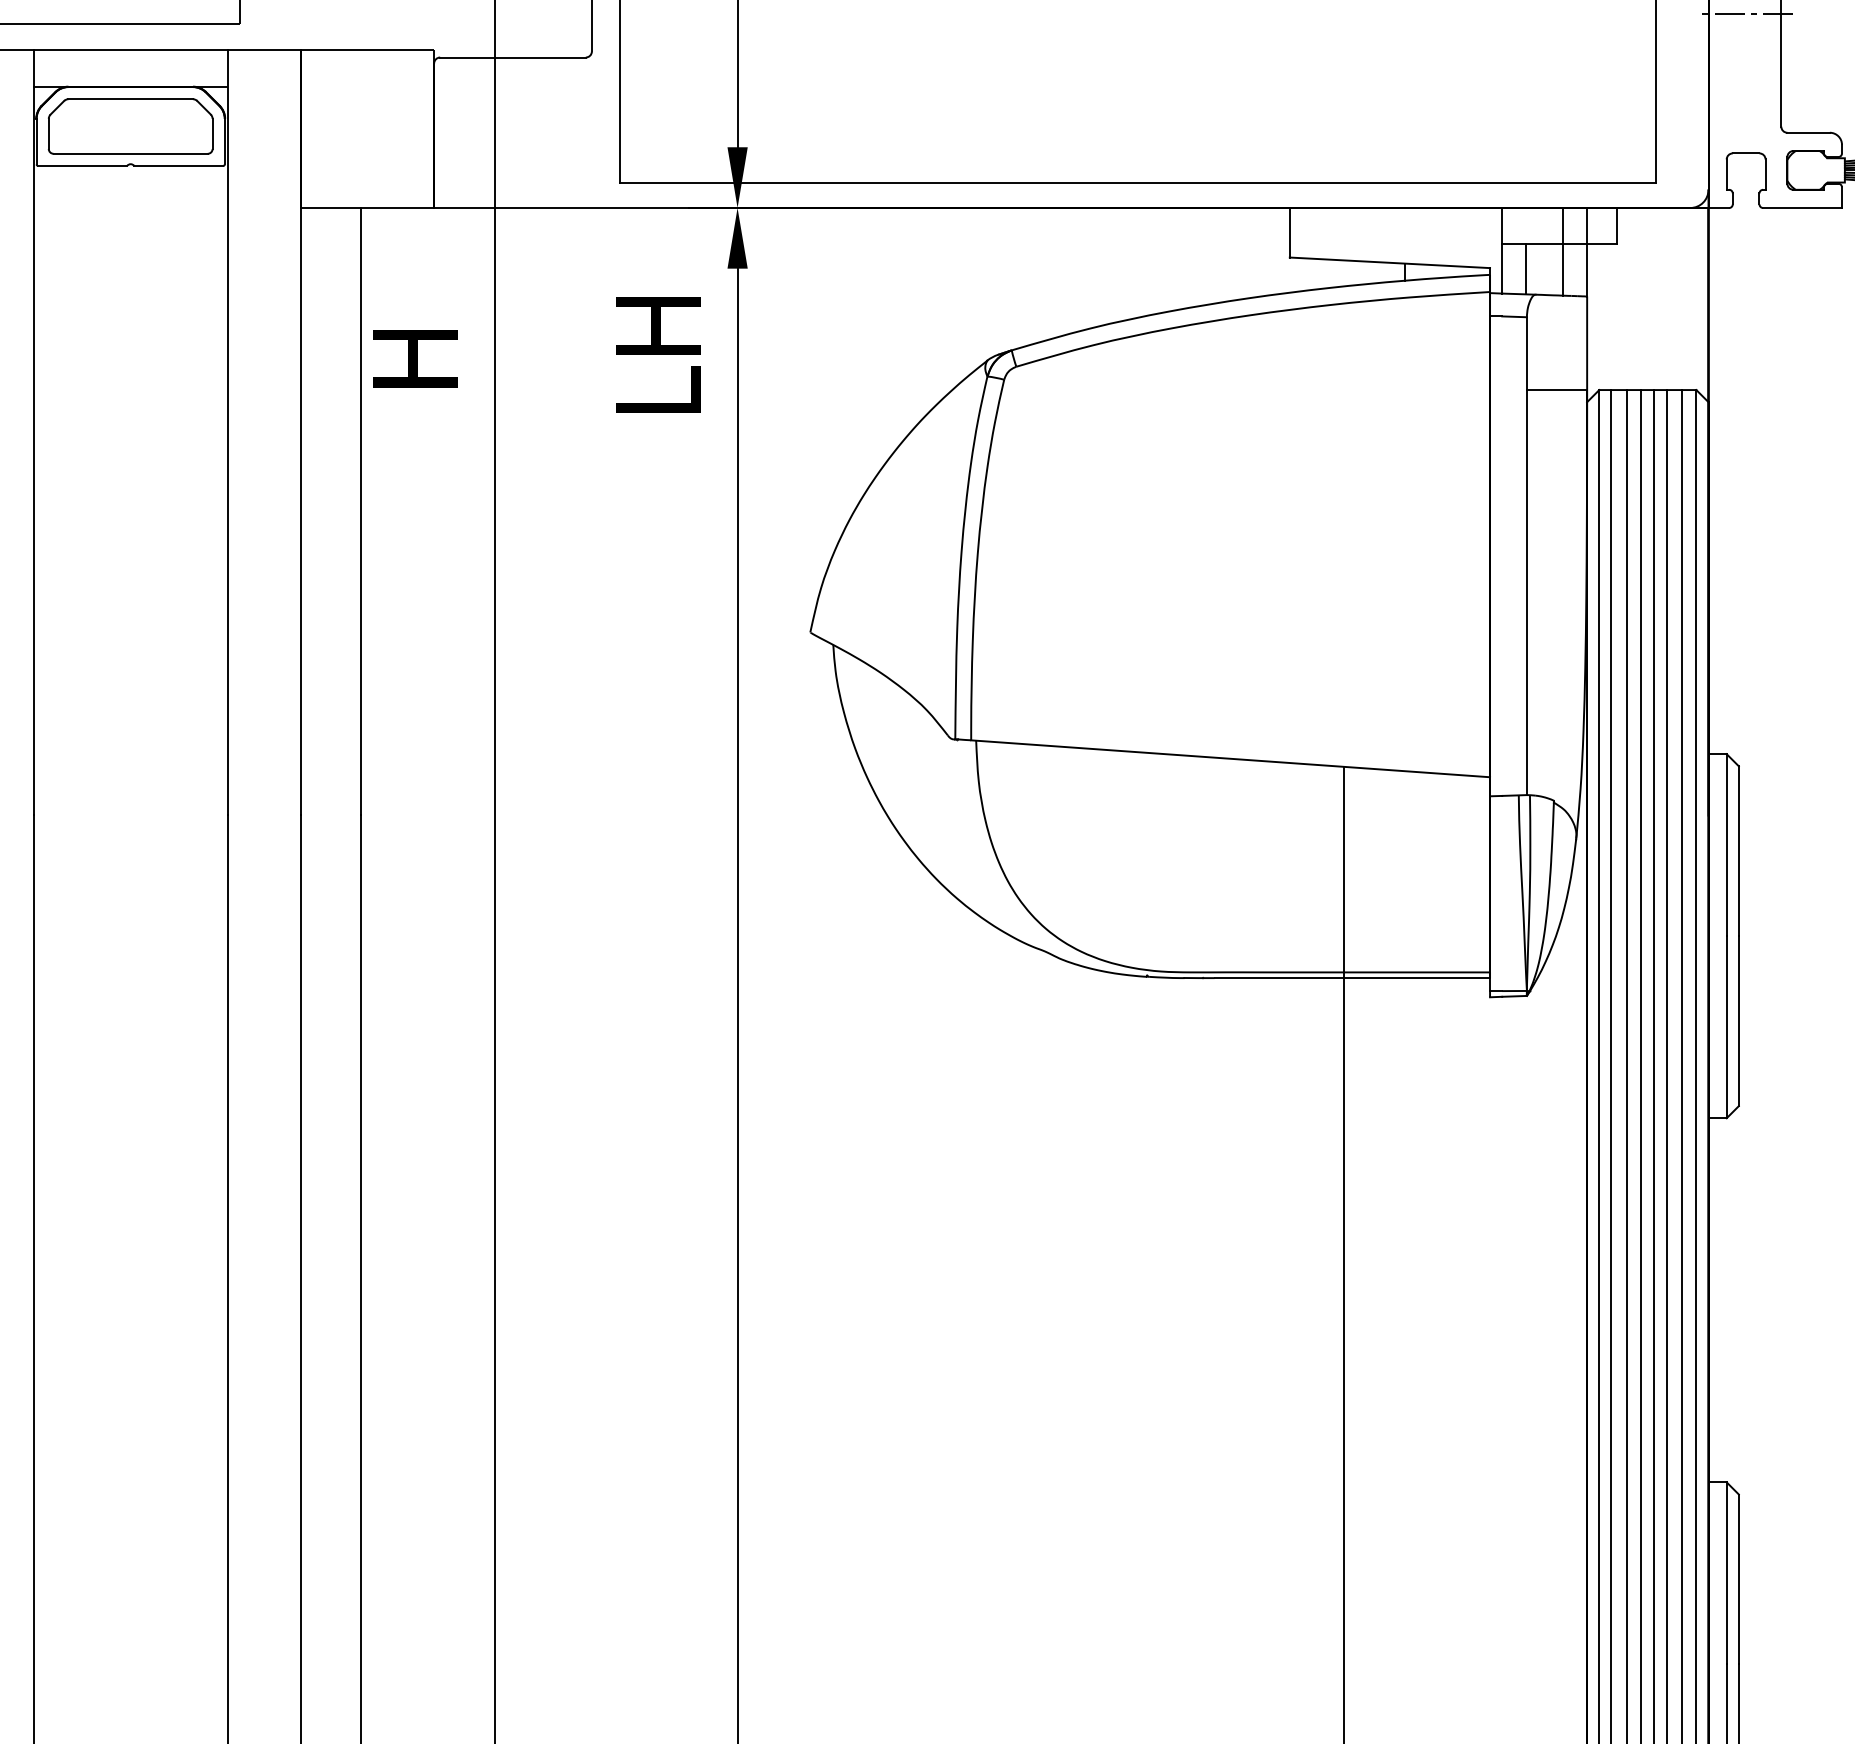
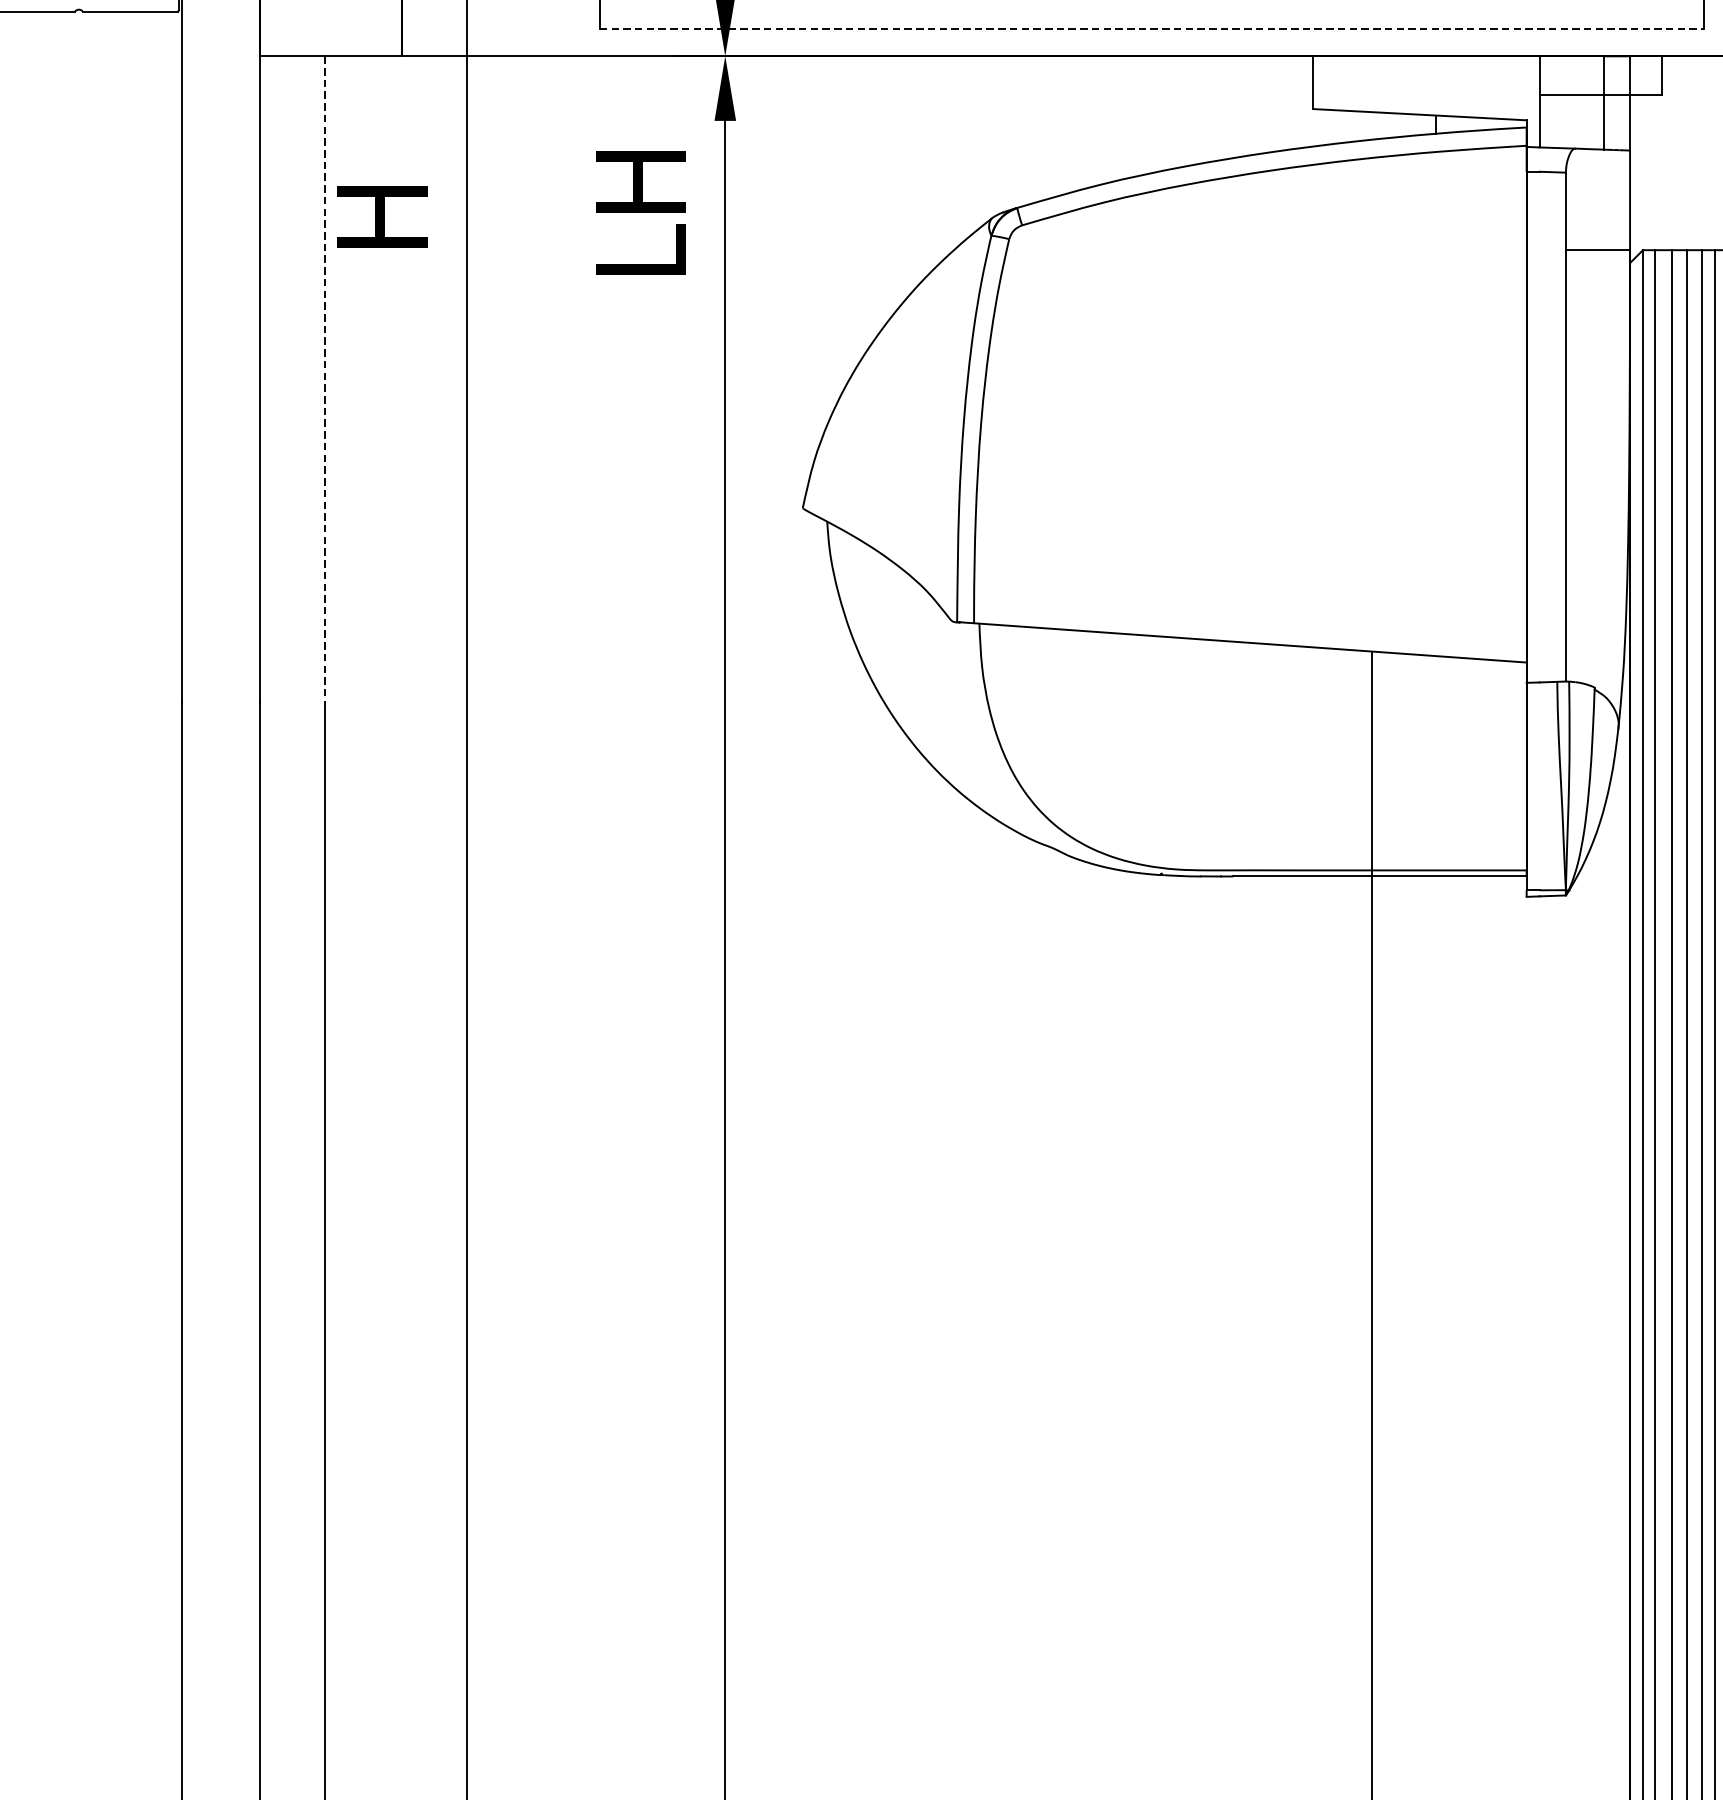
line: (1138, 182) -> (1152, 29), solid -> dashed
line: (1526, 269) -> (1565, 121), removed
line: (361, 511) -> (324, 379), solid -> dashed

